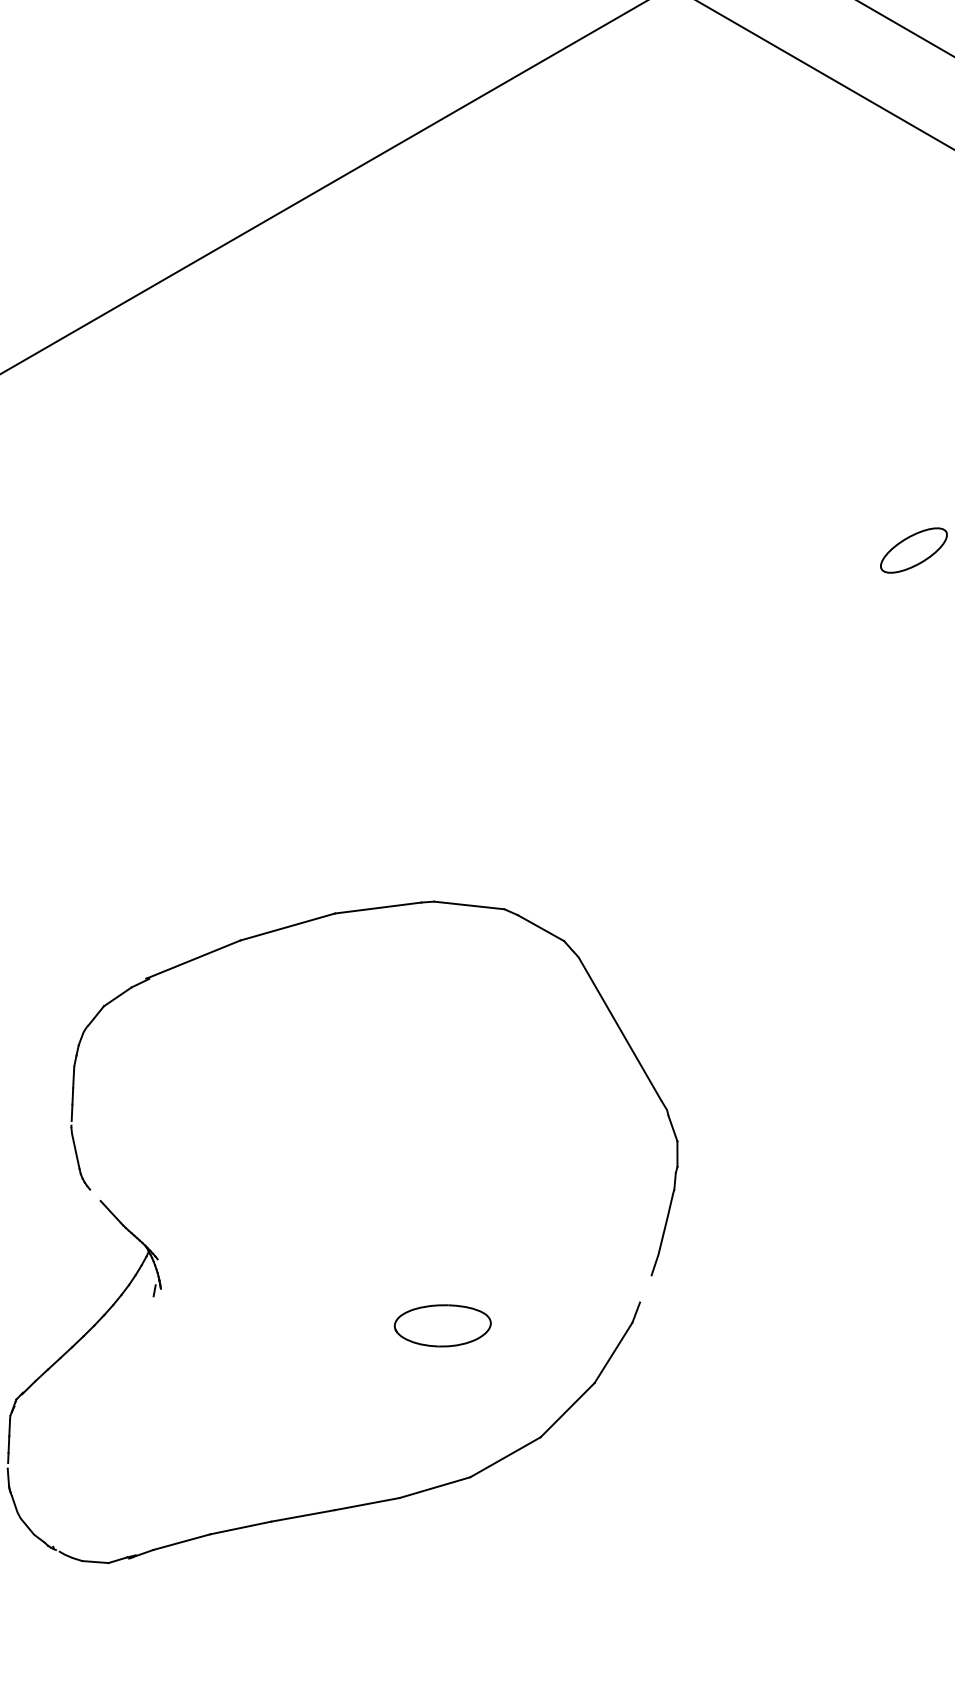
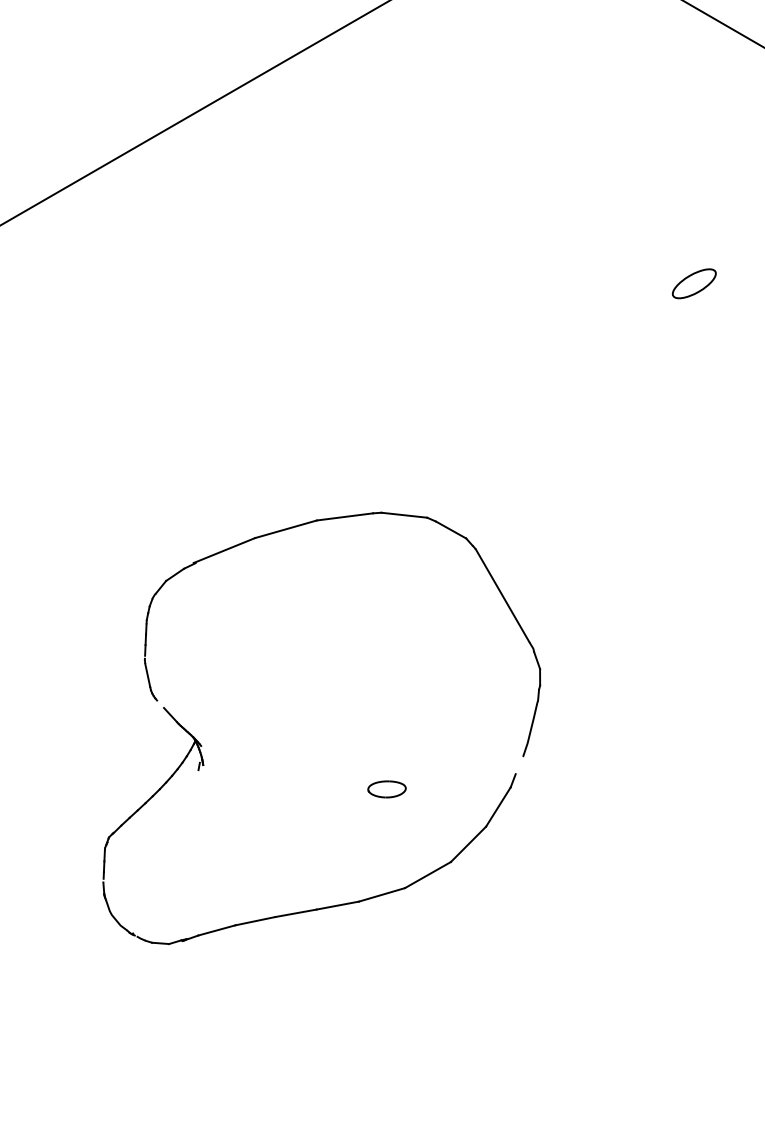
part: (441, 1326) -> (386, 789), size x0.6

